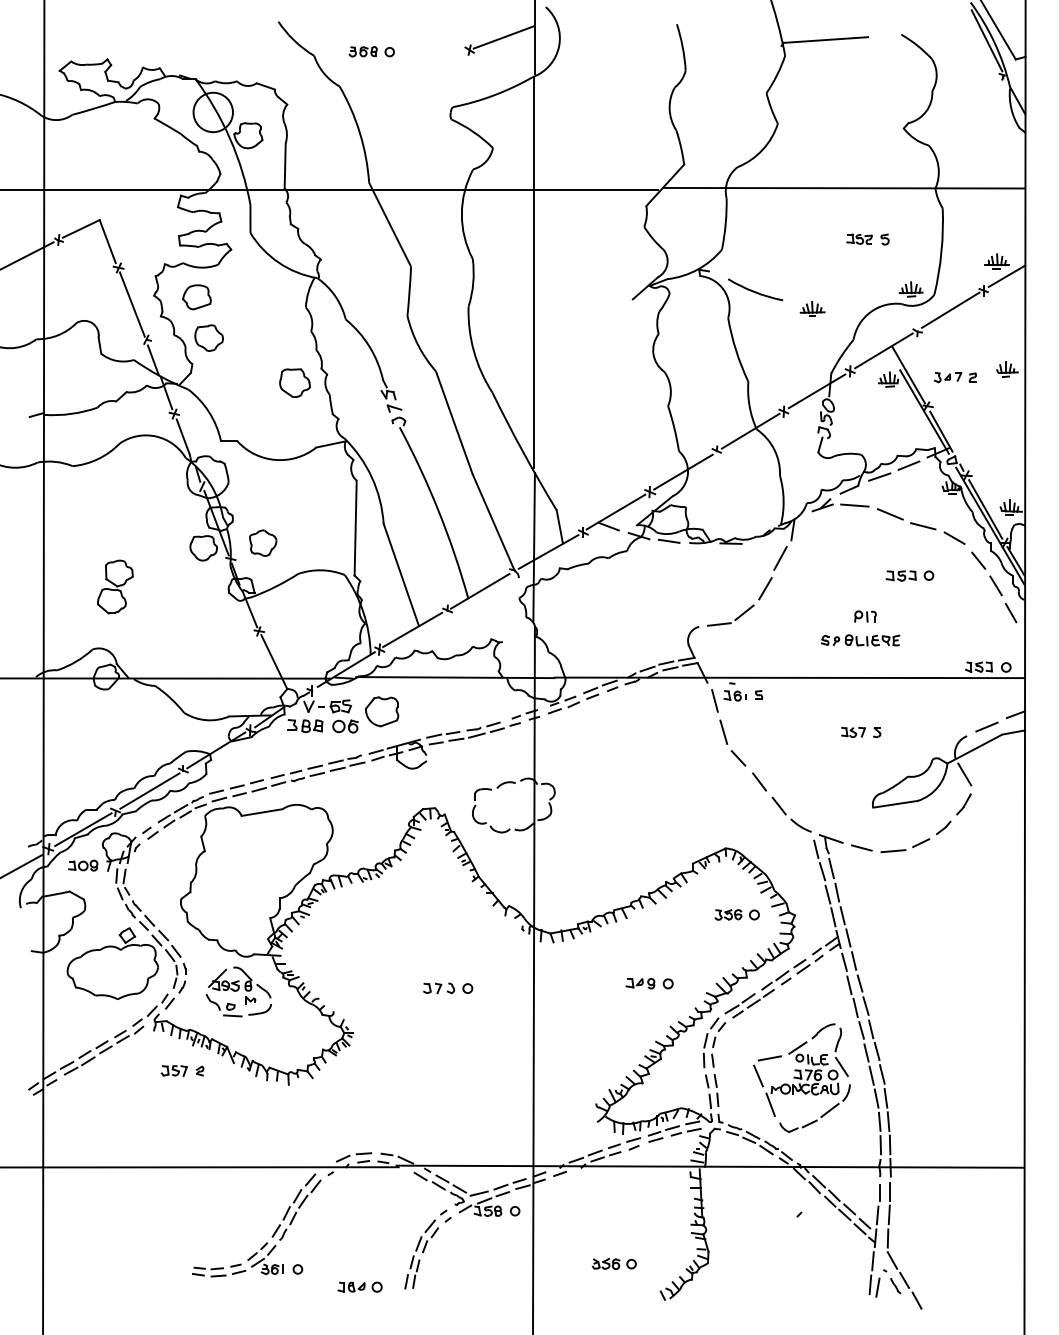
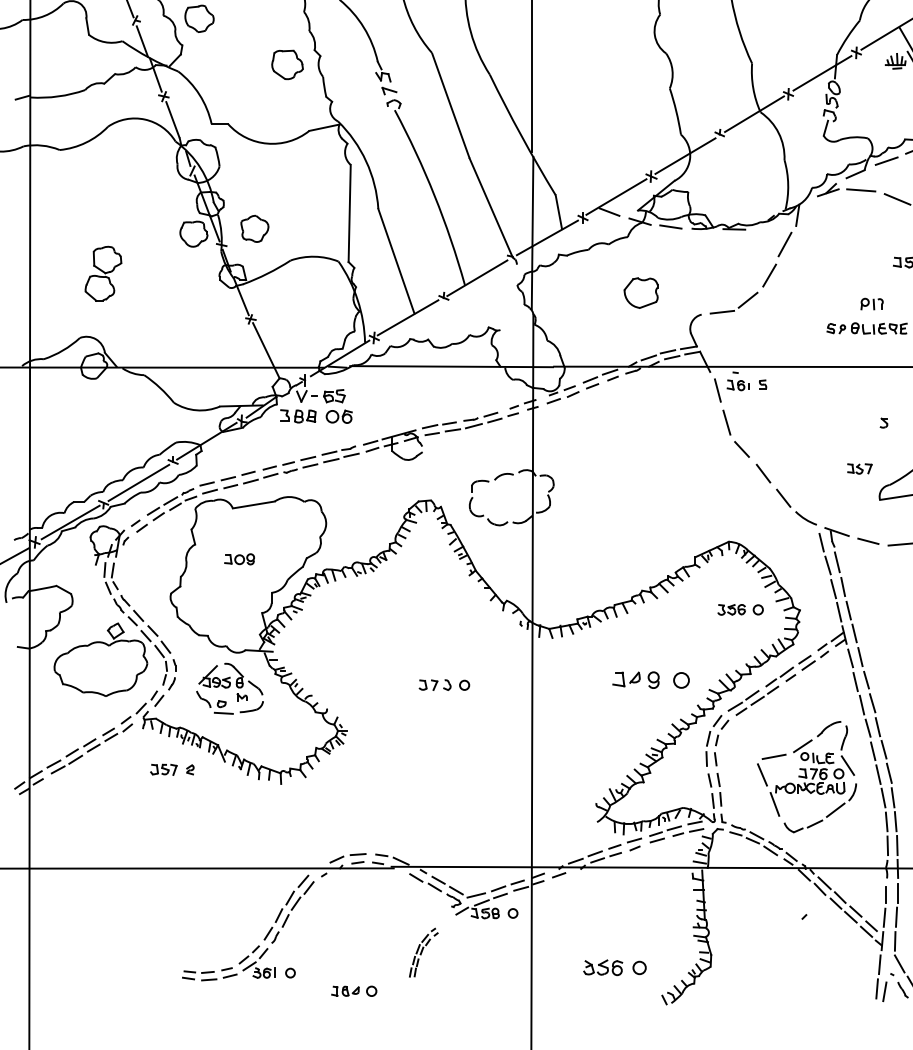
part: (382, 711) -> (641, 292), moved
part: (853, 732) -> (859, 469), moved
part: (83, 865) -> (239, 559), moved
part: (649, 983) -> (650, 680), size x1.6
part: (427, 1249) -> (423, 952), size x0.6
part: (613, 1263) -> (613, 967), size x1.4

